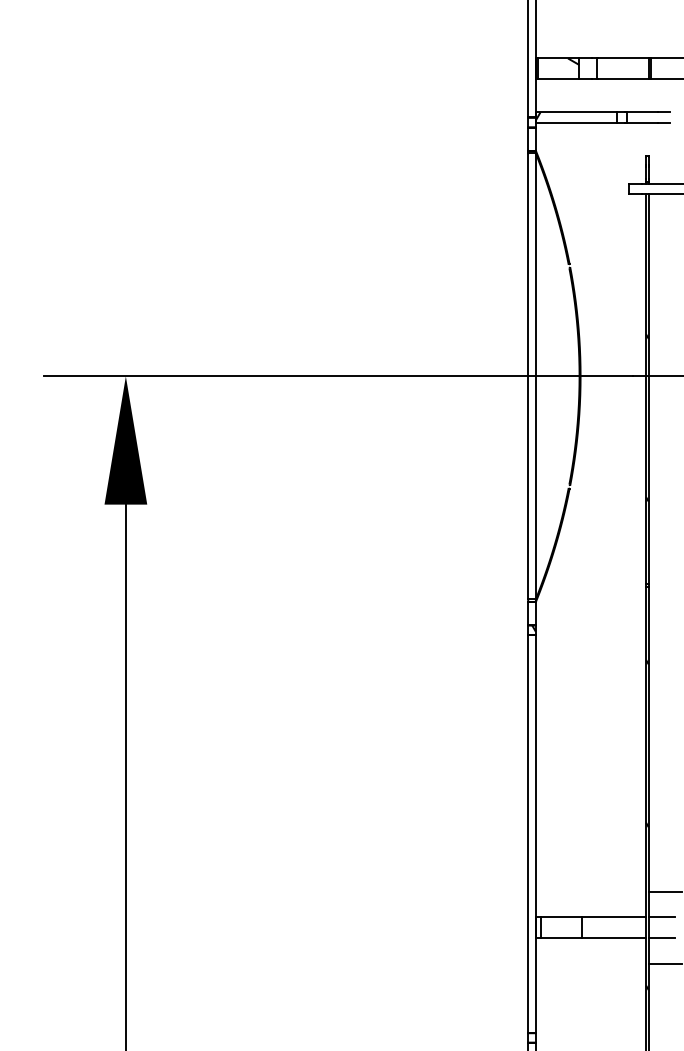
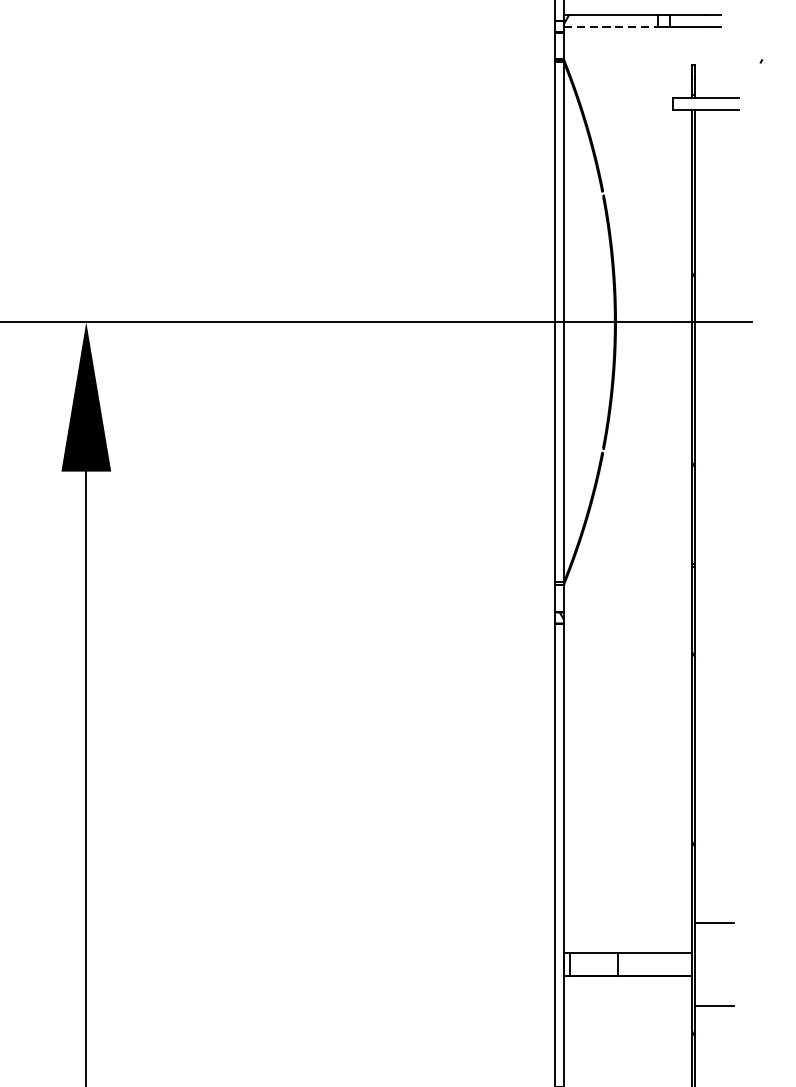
line: (576, 122) -> (611, 26), solid -> dashed
line: (661, 917) -> (710, 952), removed
line: (661, 937) -> (710, 975), removed

